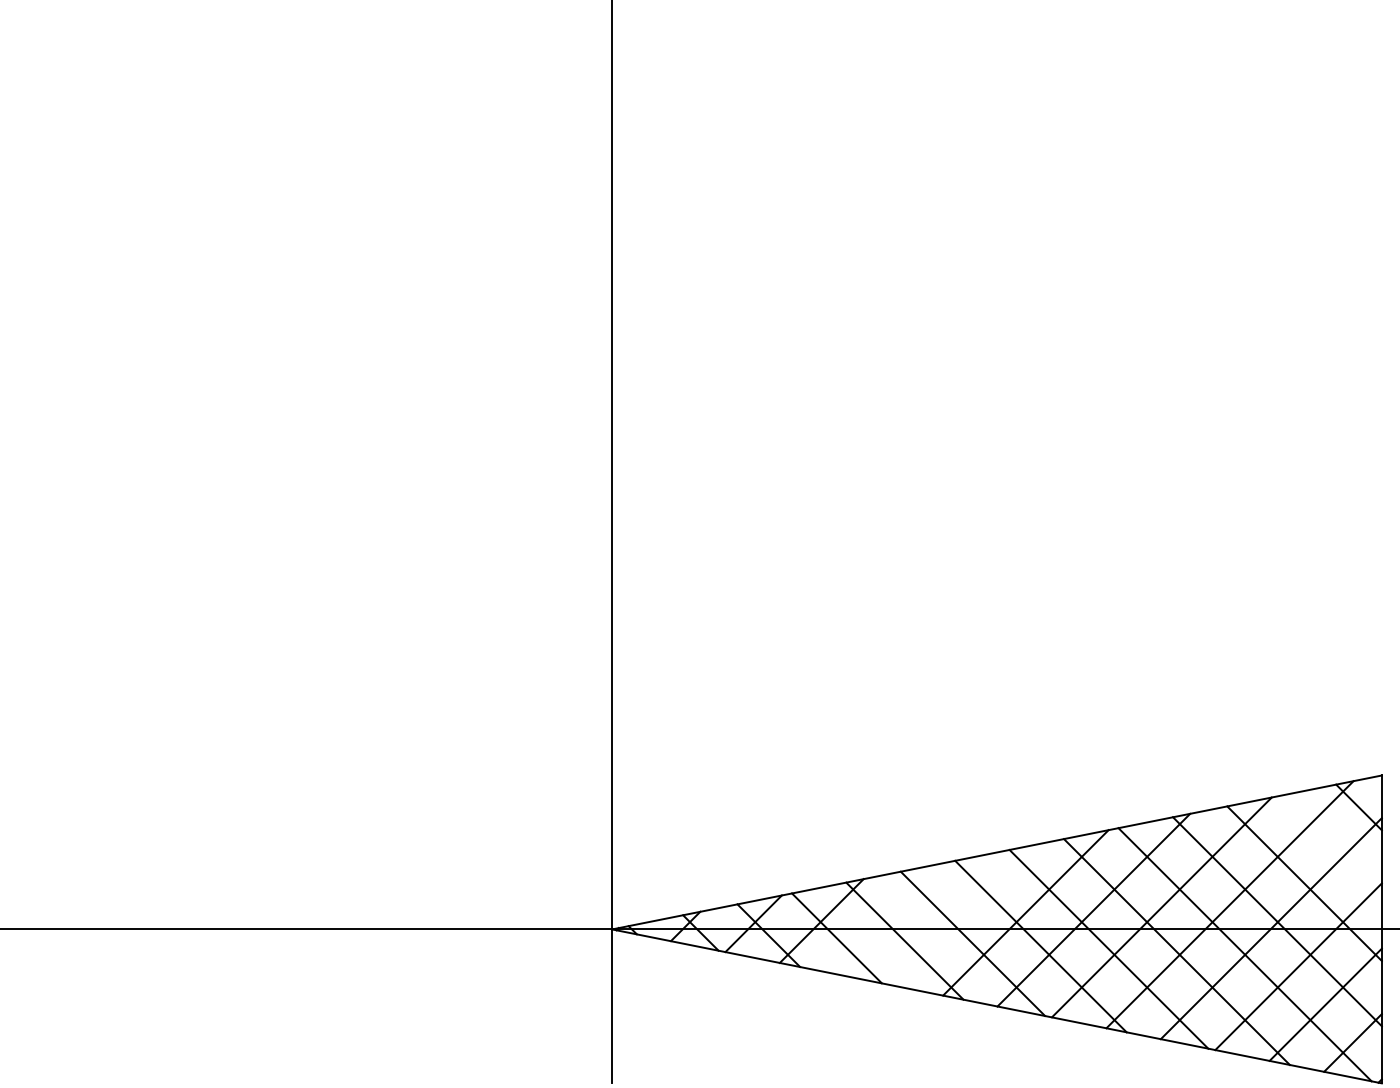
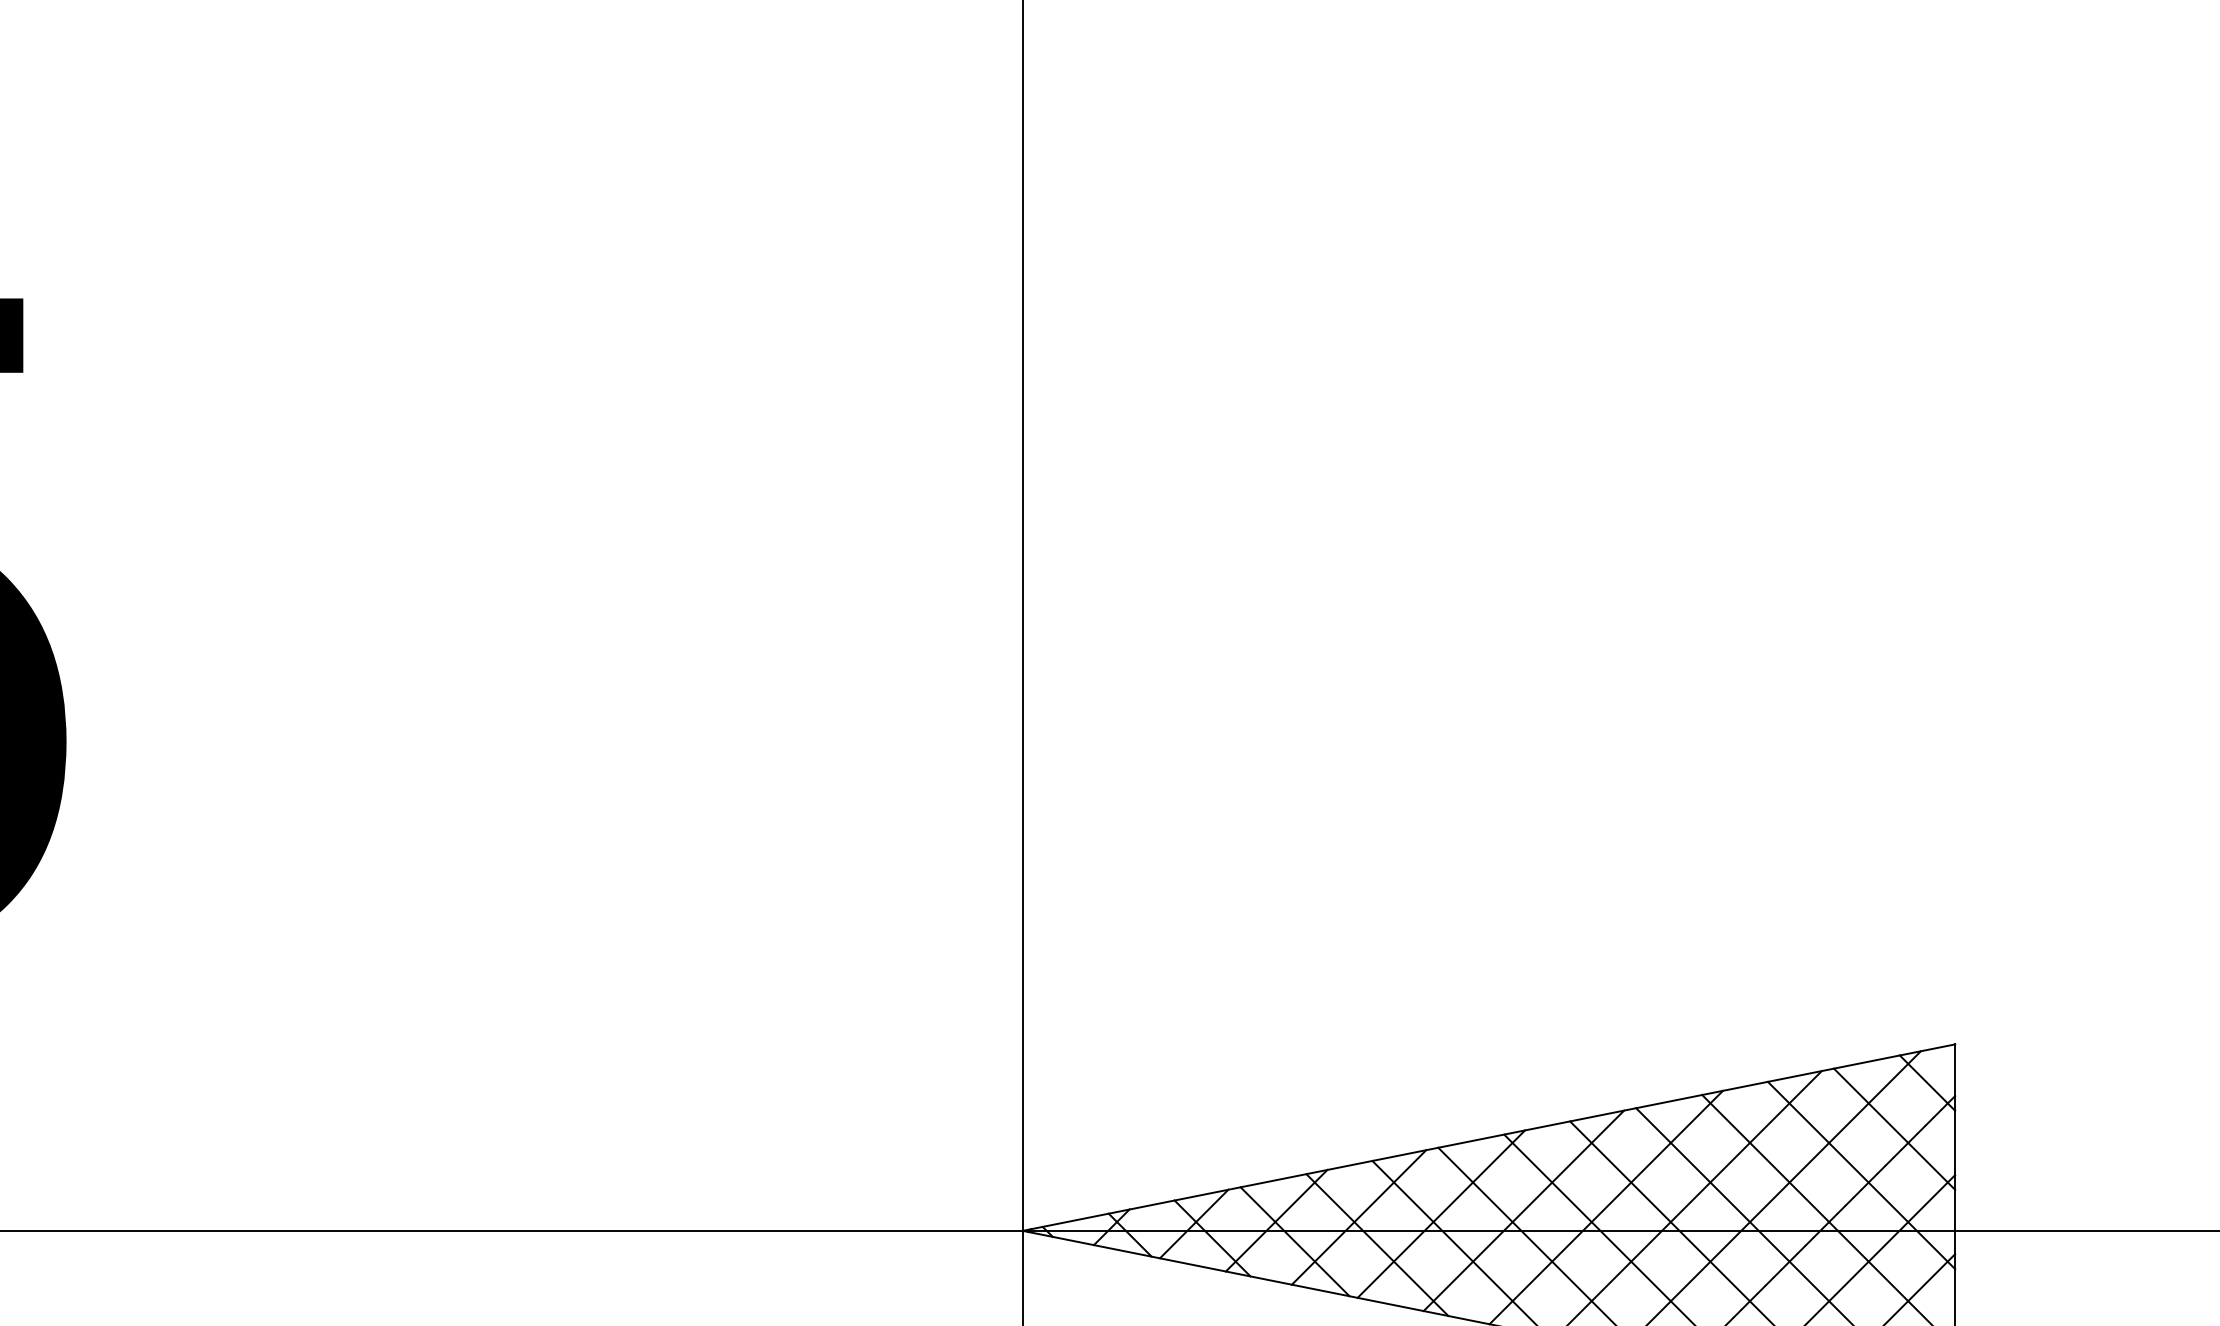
line: (1331, 844) -> (1894, 1128), added
line: (957, 915) -> (1441, 1213), added
line: (889, 918) -> (1358, 1217), added

